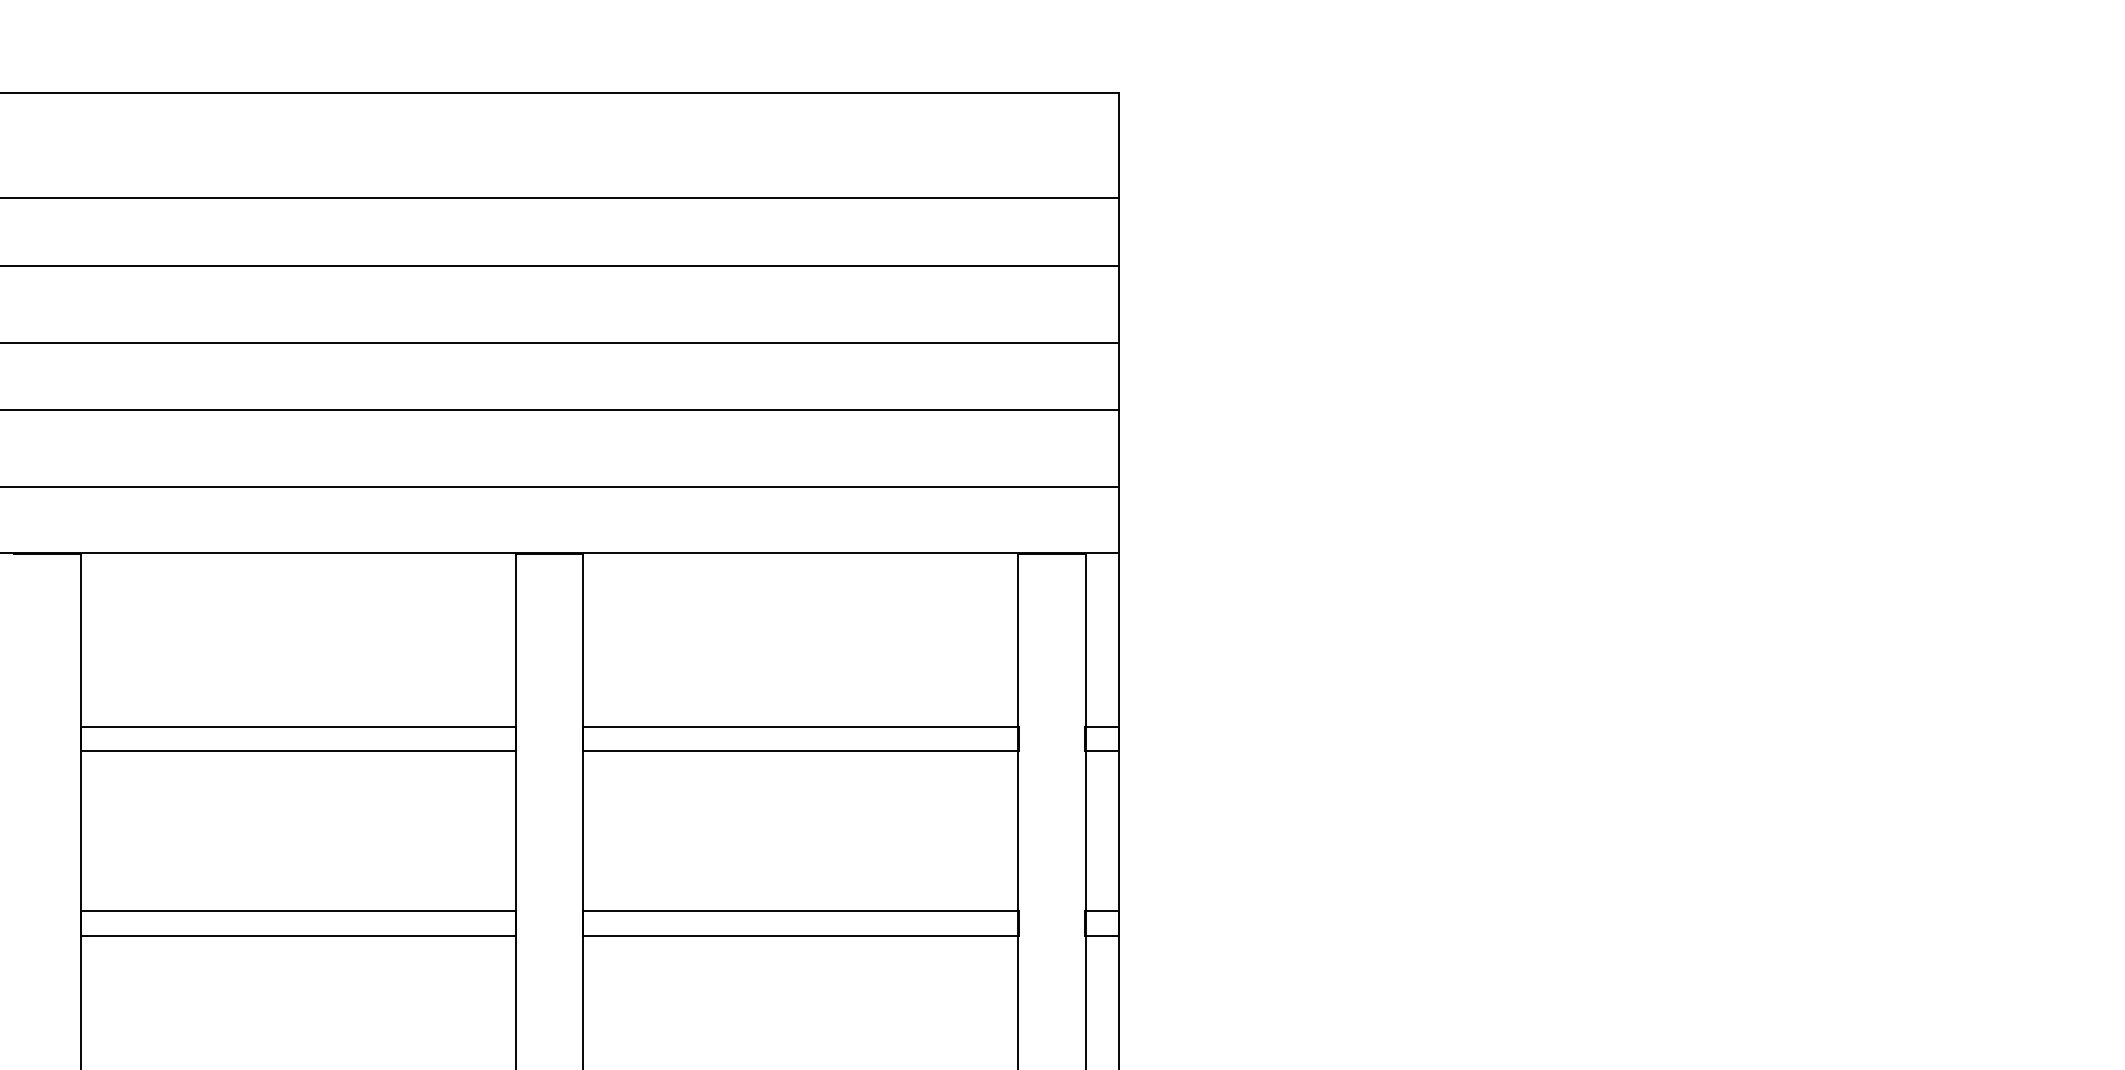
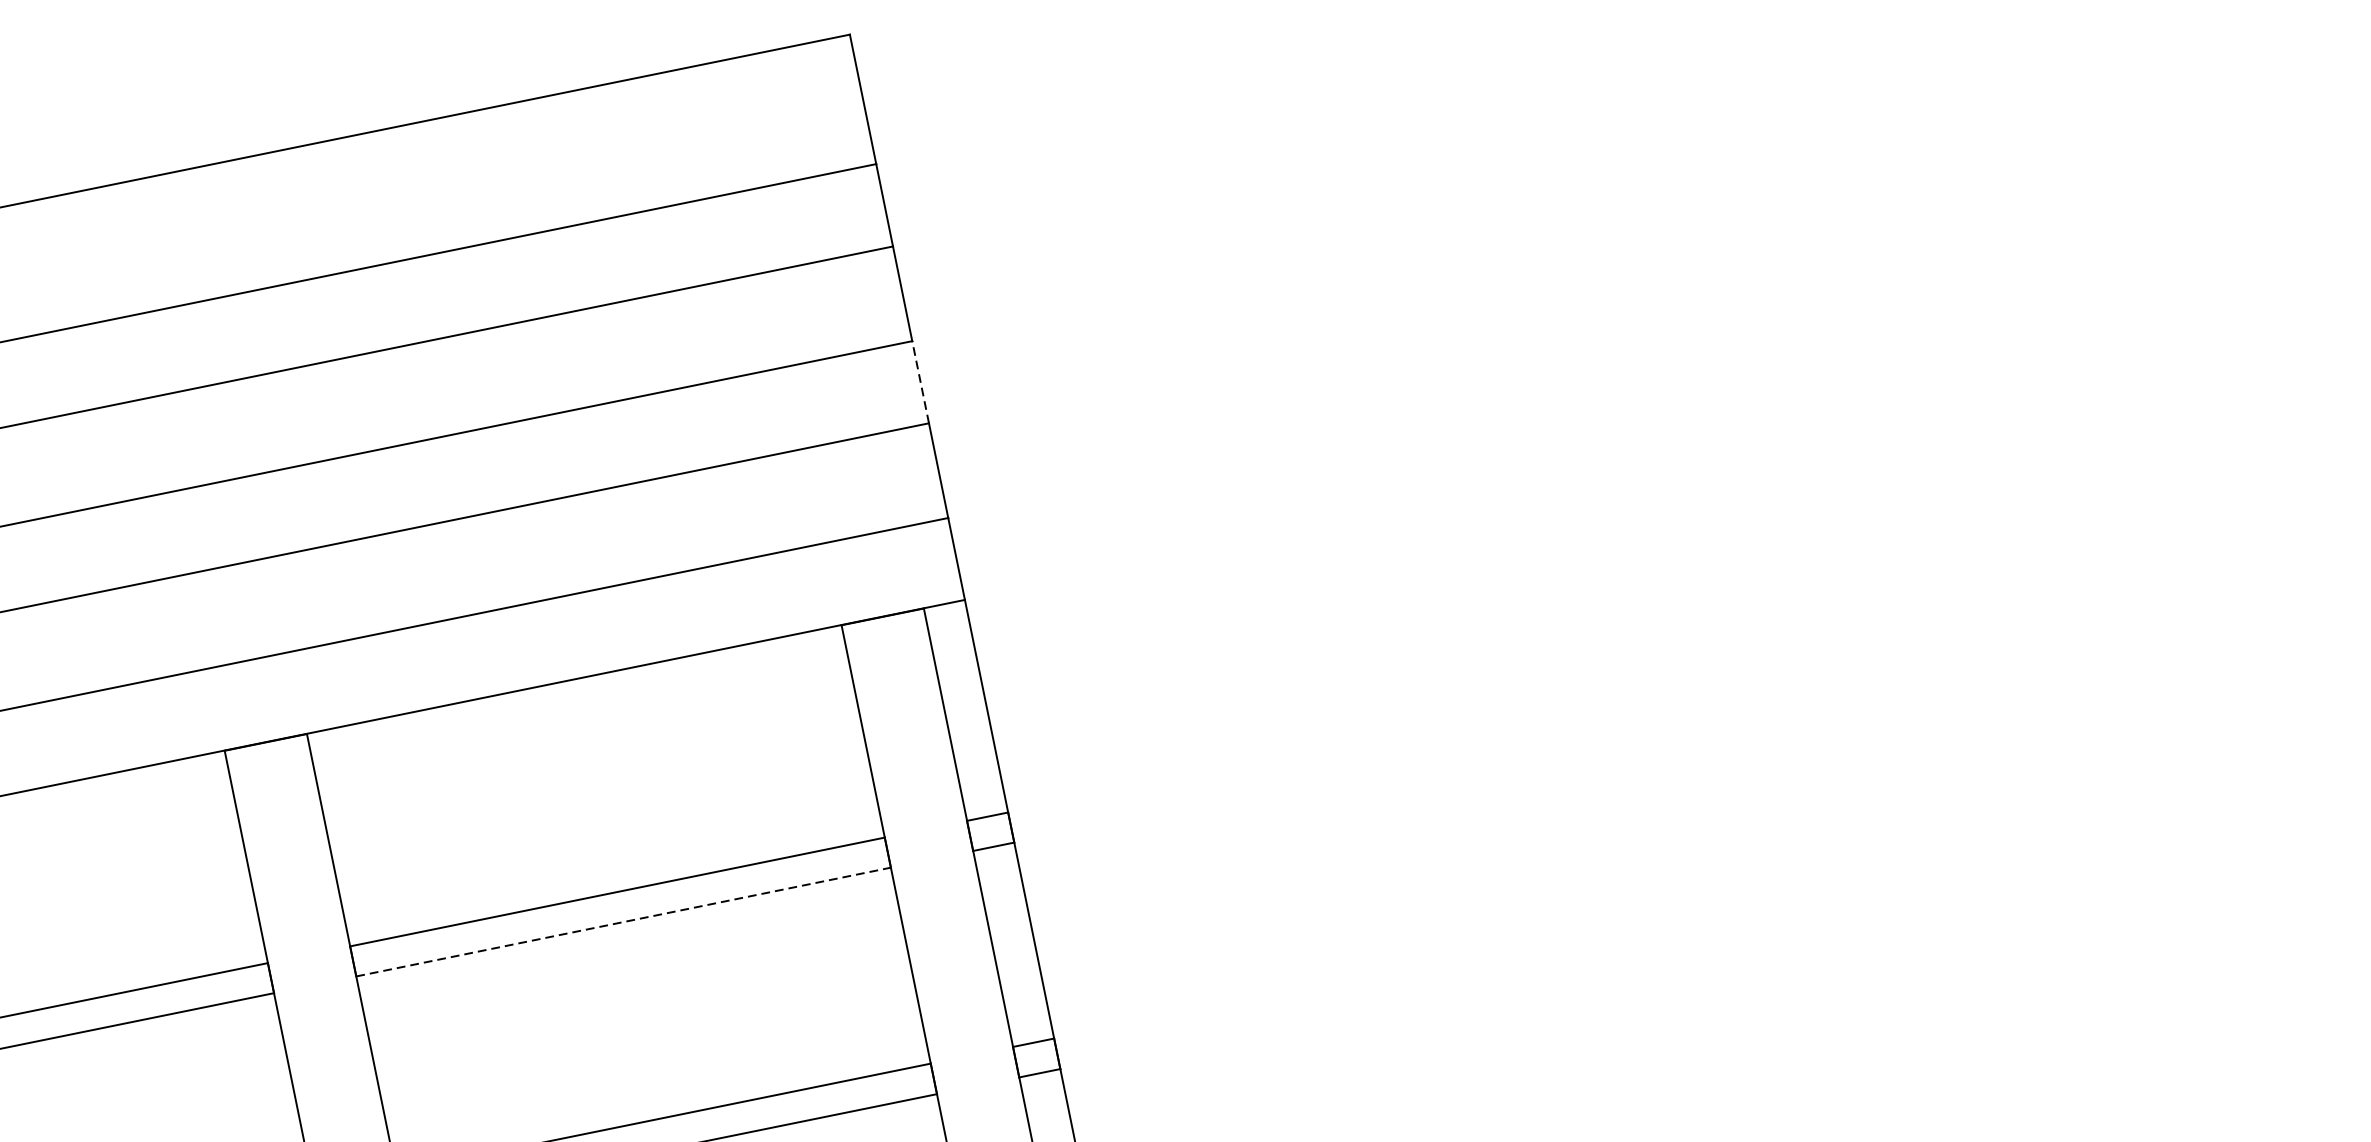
line: (1118, 375) -> (919, 381), solid -> dashed
line: (800, 751) -> (623, 922), solid -> dashed

